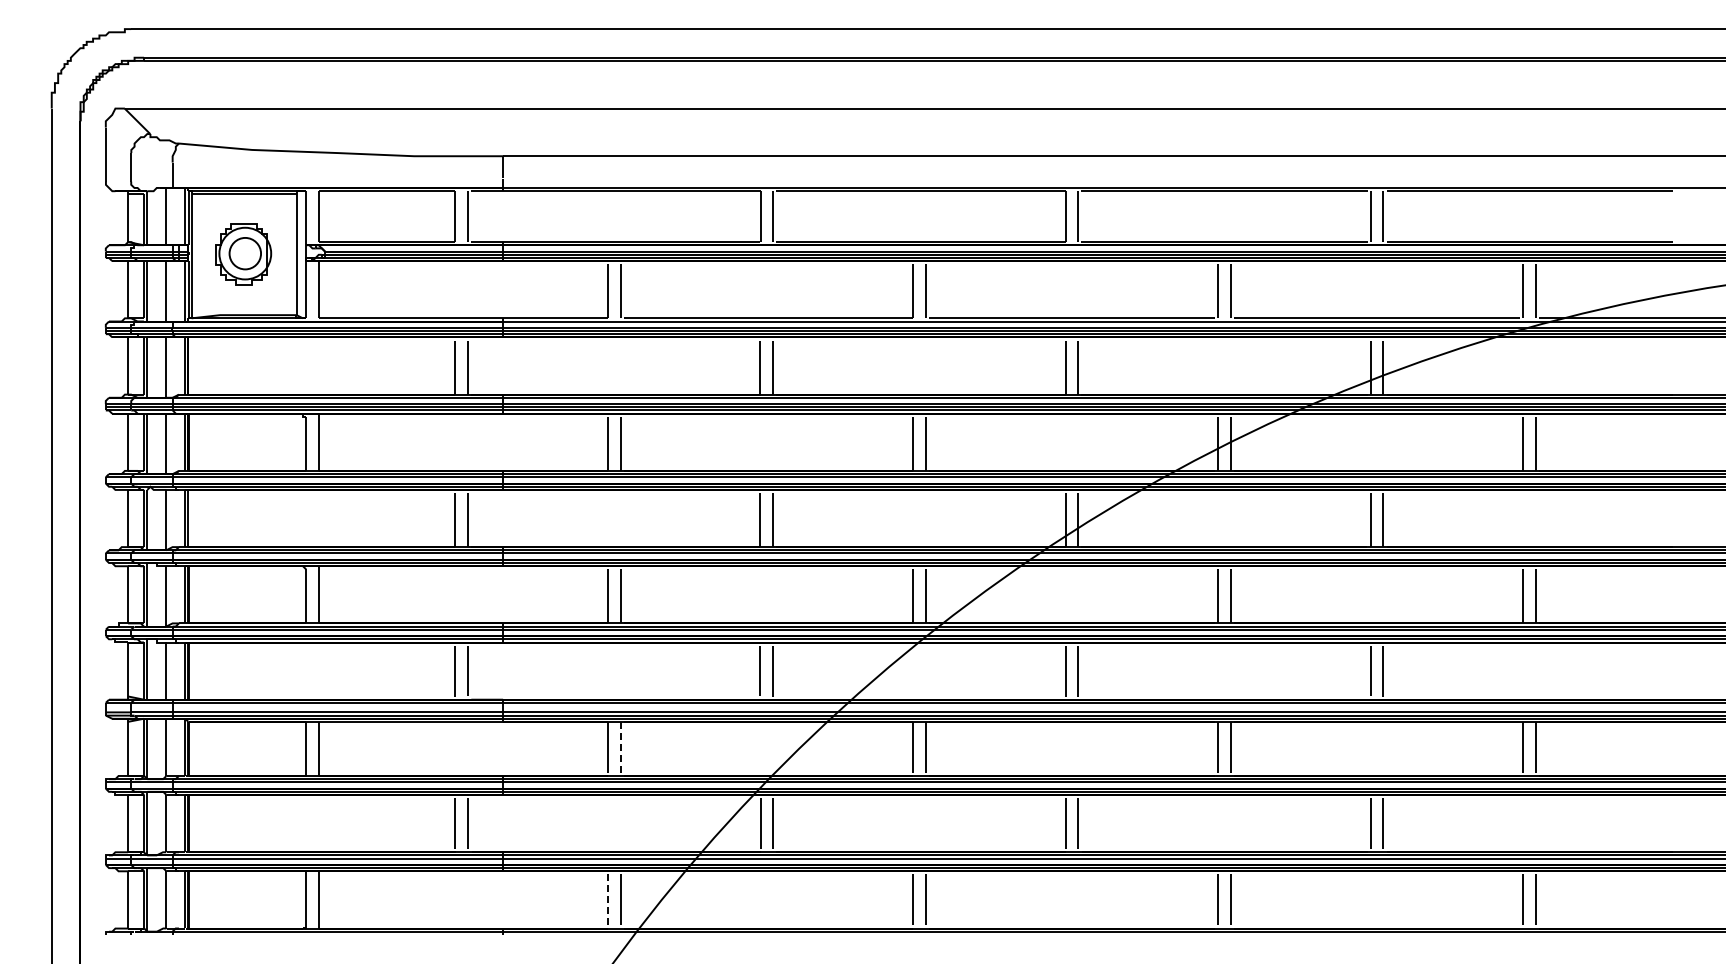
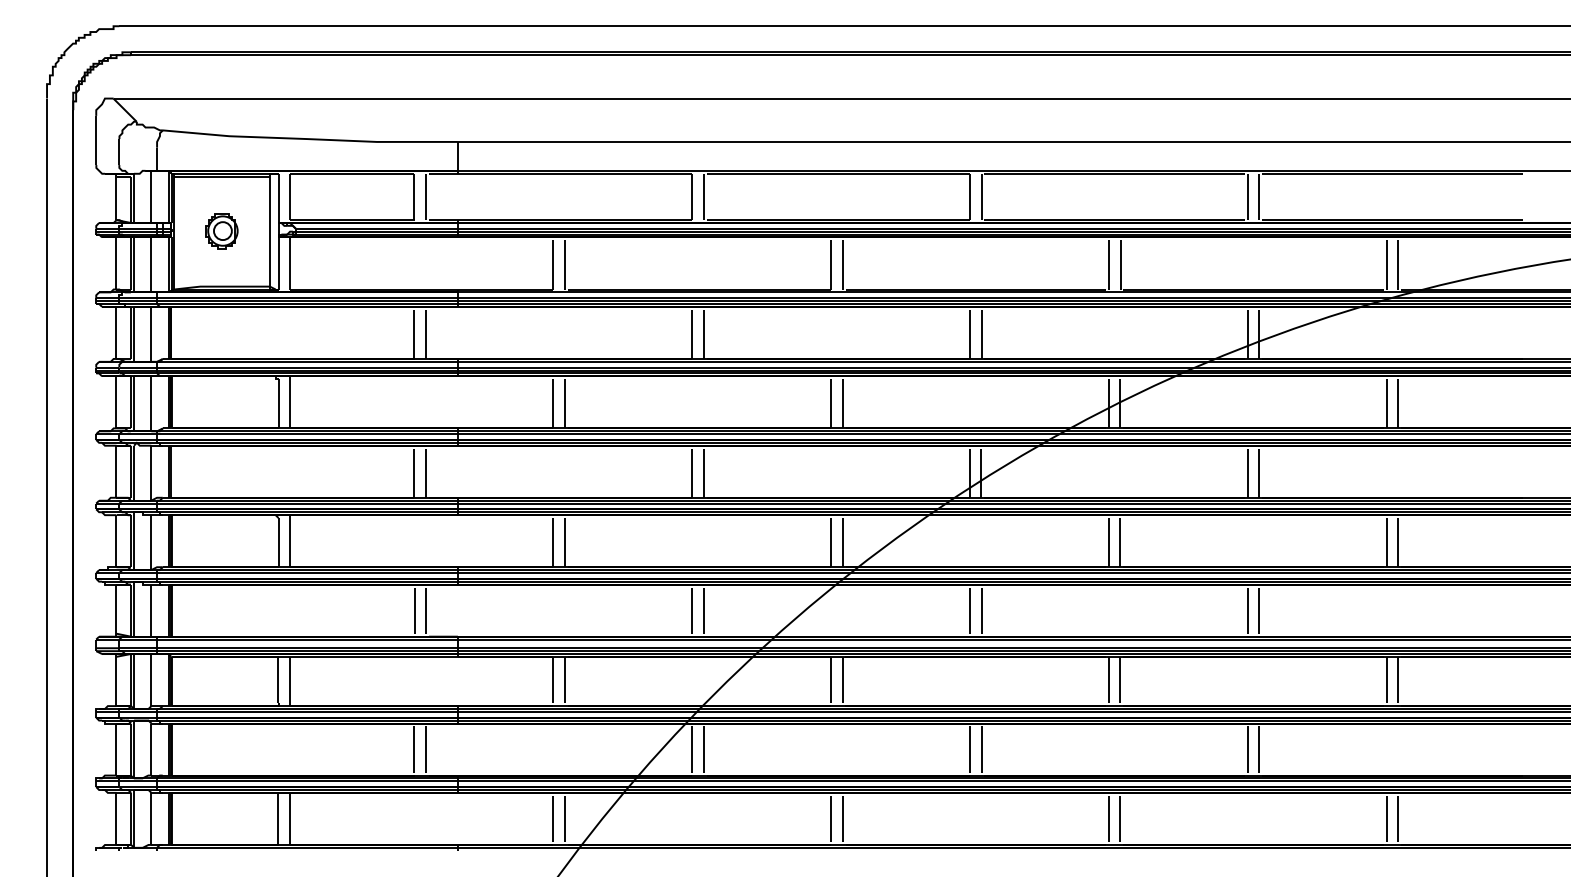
part: (244, 254) -> (222, 231), size x0.62
line: (620, 746) -> (564, 679), dashed -> solid
line: (607, 899) -> (552, 818), dashed -> solid

